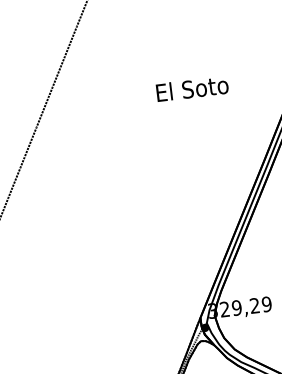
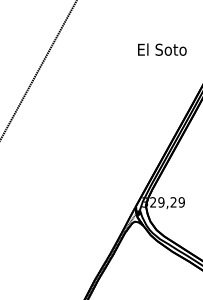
text: (192, 88) -> (162, 49), moved

